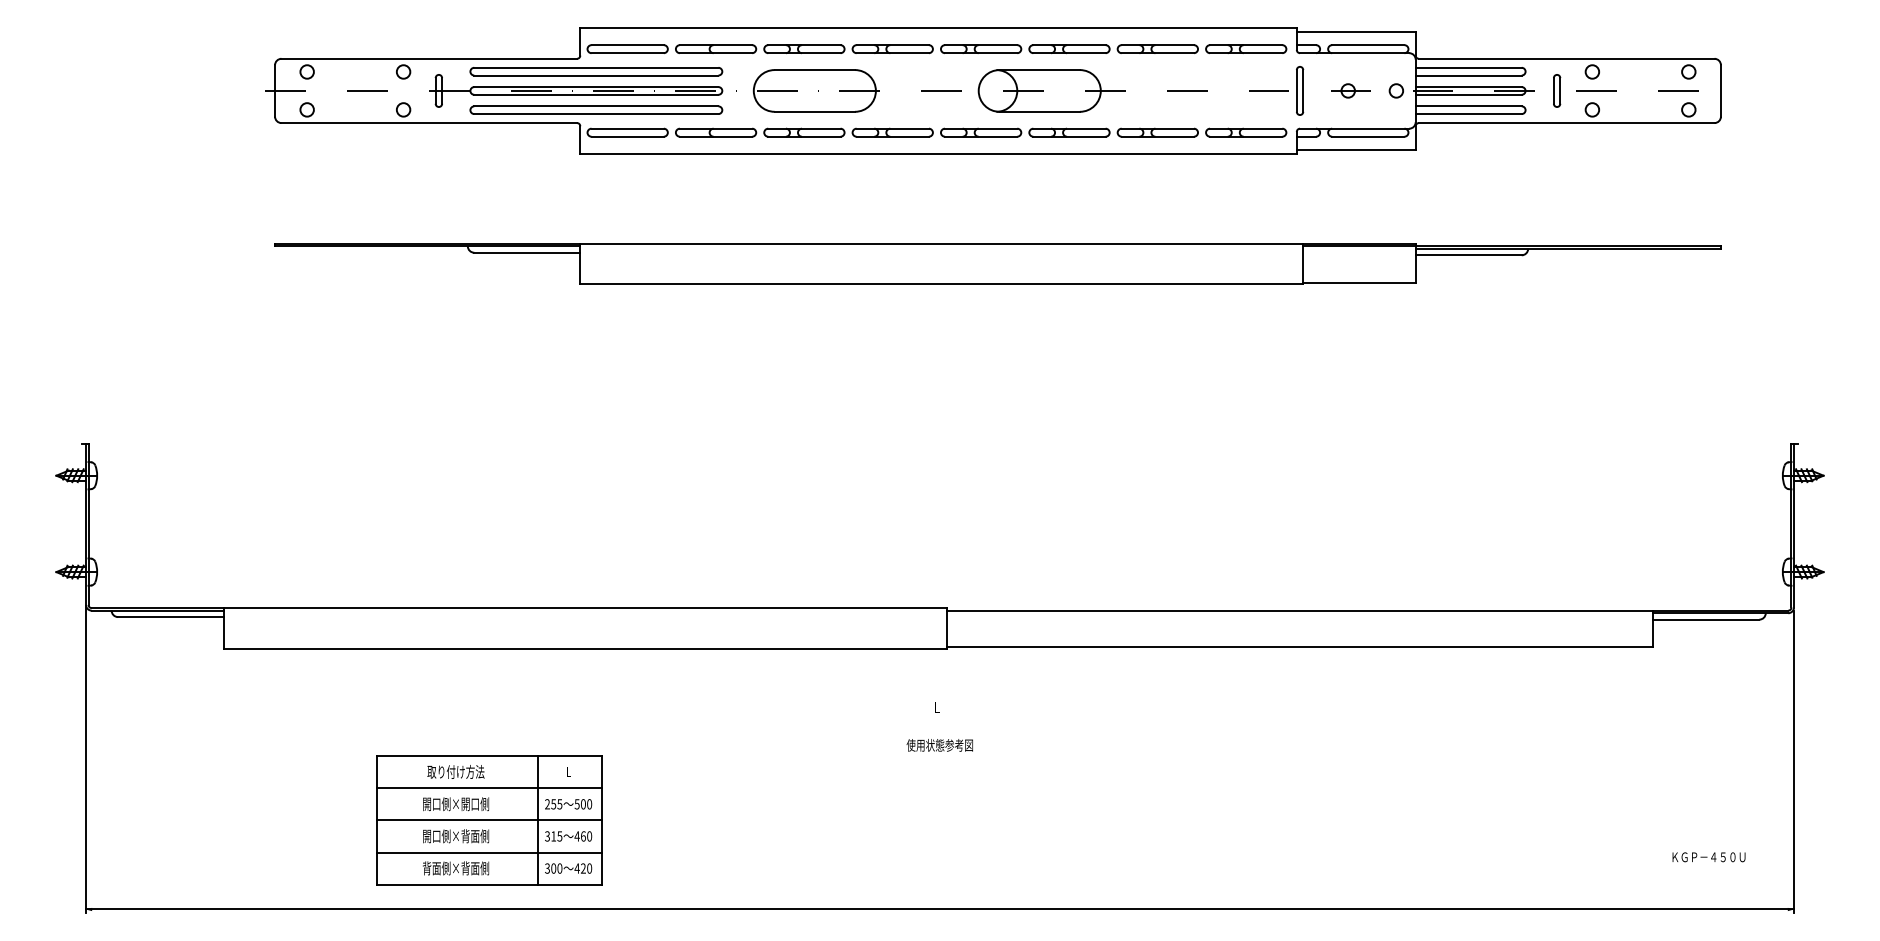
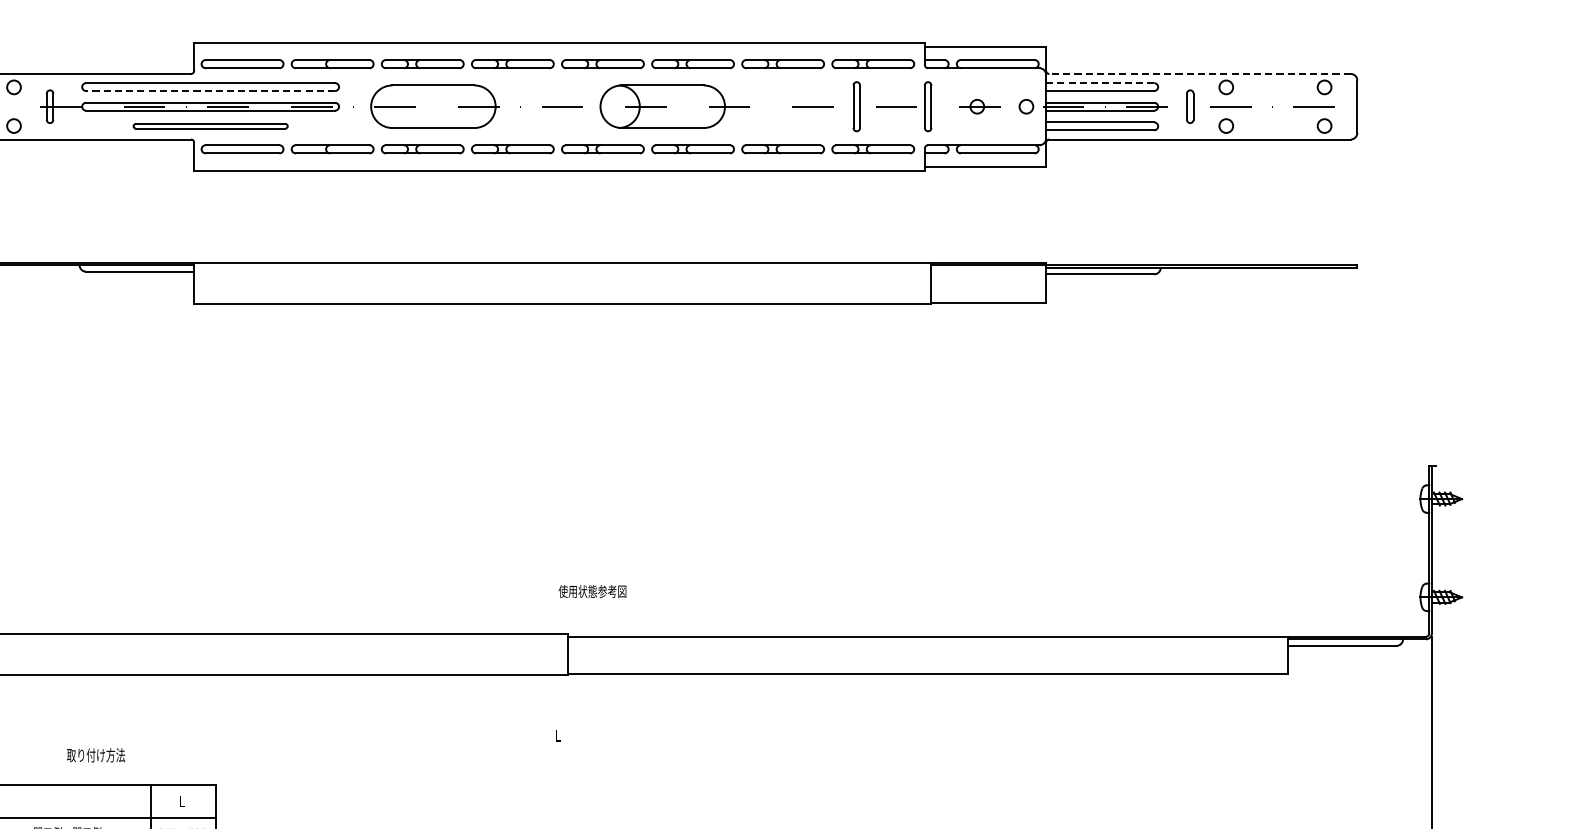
line: (1566, 58) -> (1199, 73), solid -> dashed
line: (1469, 67) -> (1100, 82), solid -> dashed
line: (595, 75) -> (209, 90), solid -> dashed
part: (1230, 90) -> (857, 106), added
part: (596, 109) -> (210, 125), size x0.6
text: (939, 745) -> (592, 591), moved
text: (455, 771) -> (95, 754), moved

